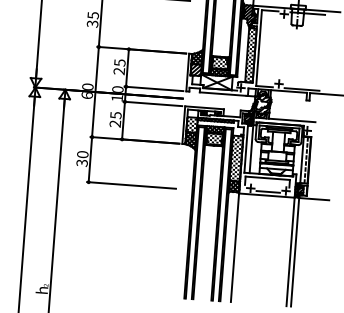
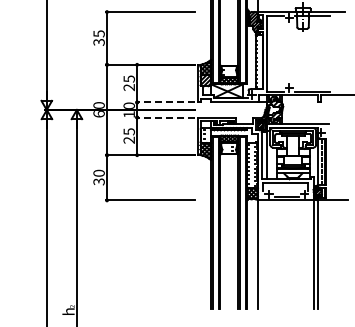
line: (153, 88) -> (164, 102), solid -> dashed
line: (152, 103) -> (164, 117), solid -> dashed

